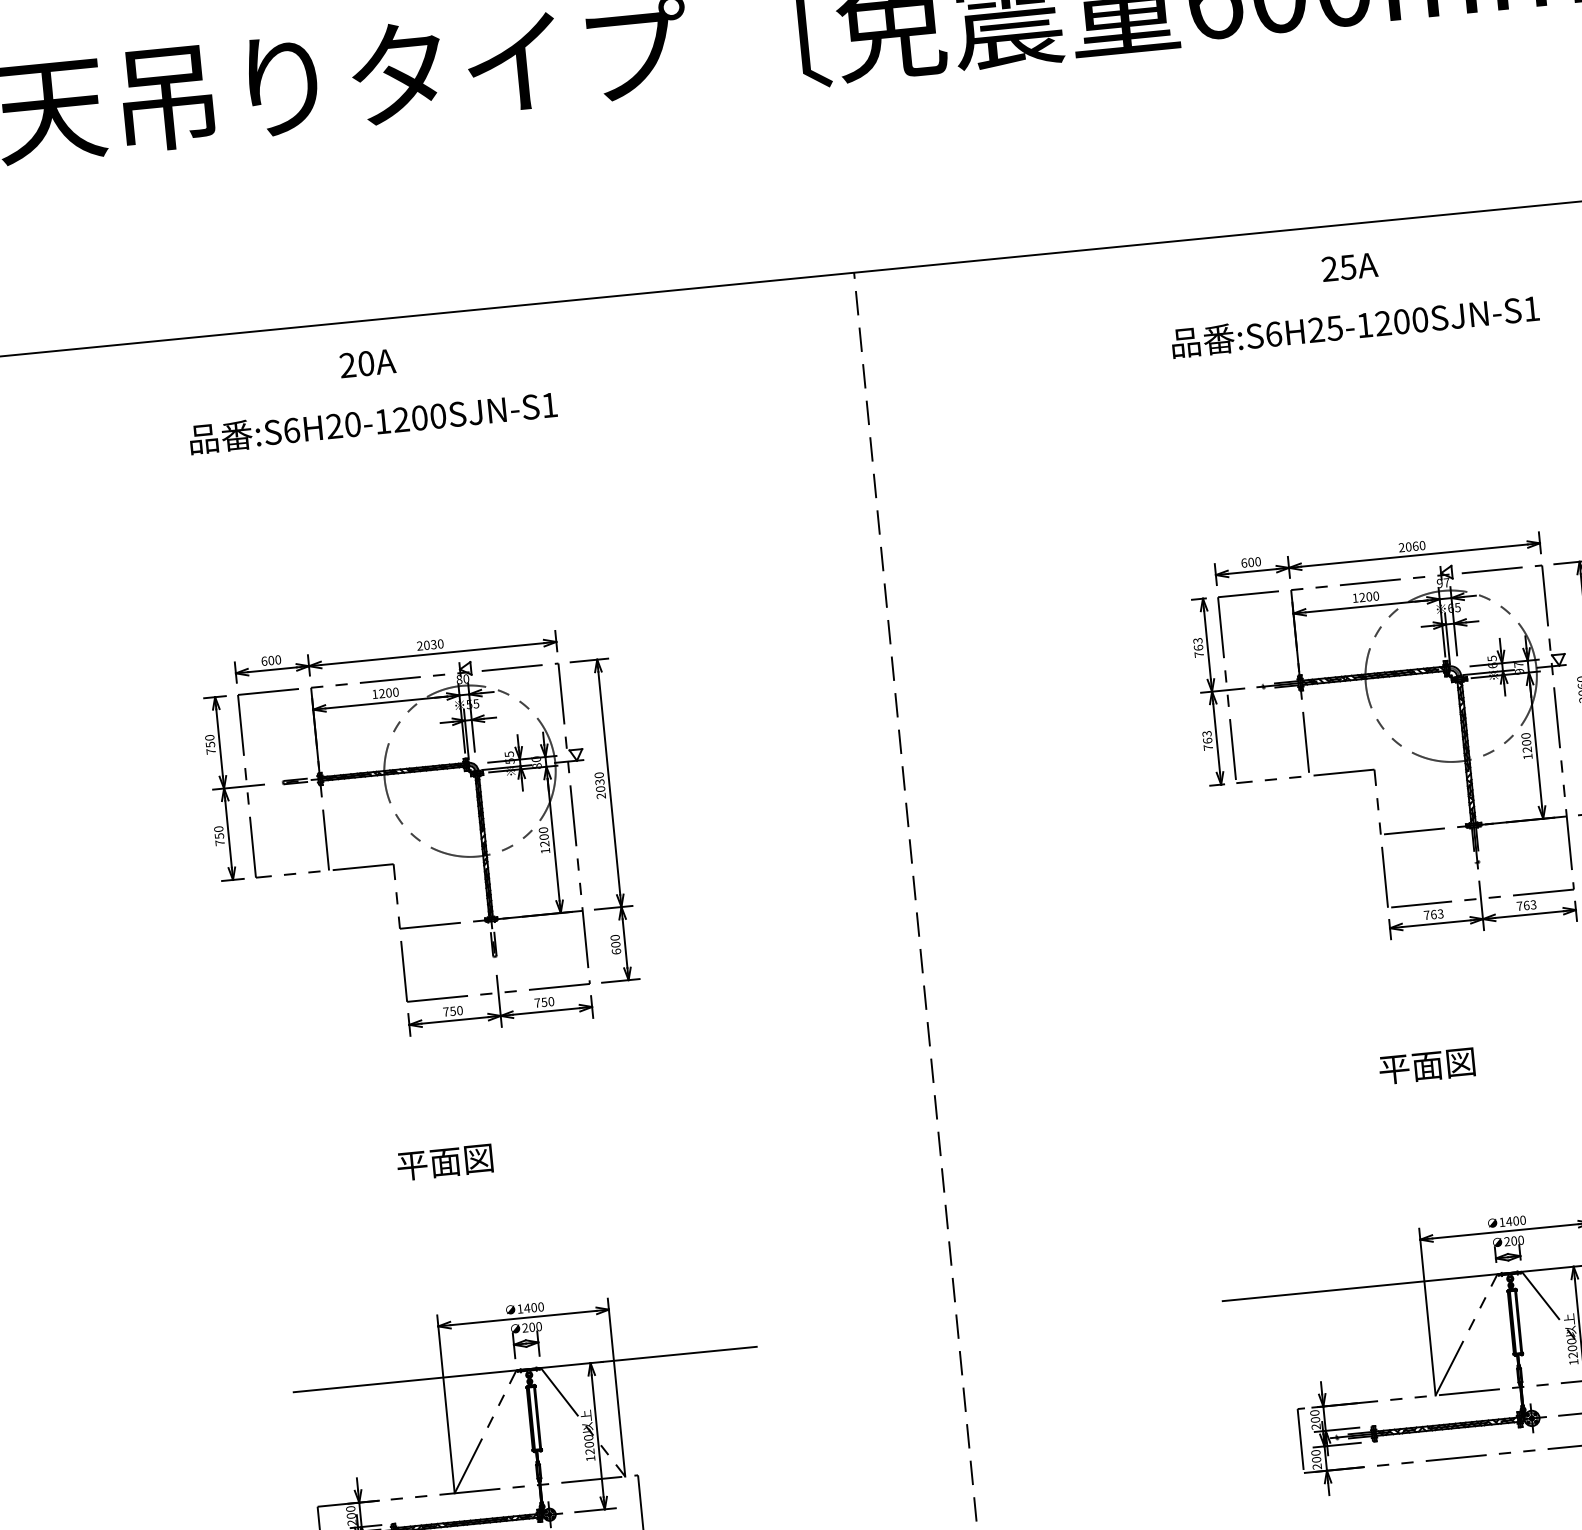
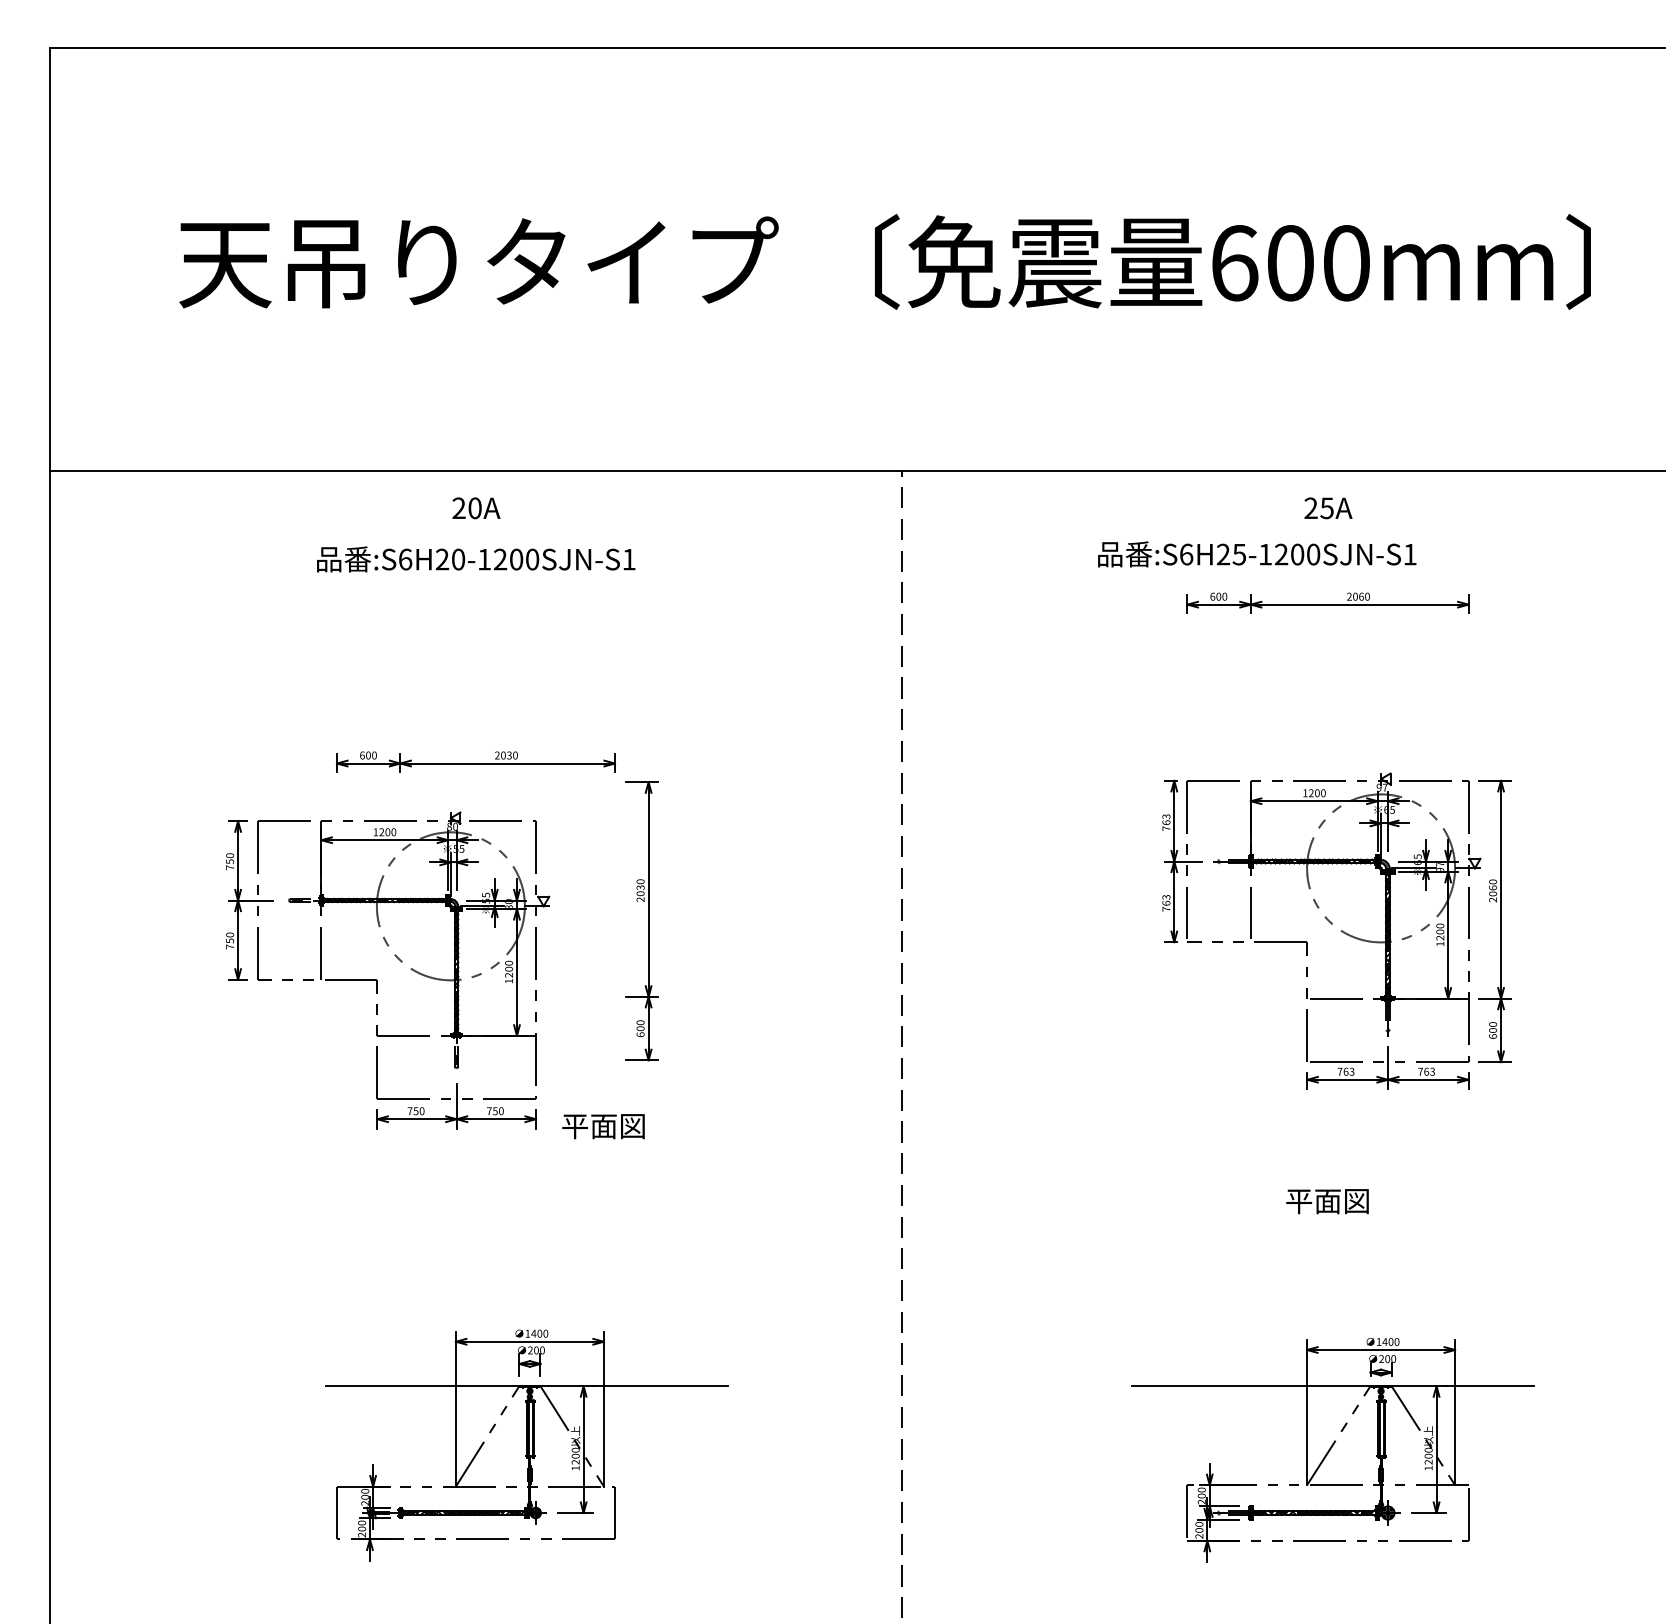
text: (1355, 326) -> (1257, 554), moved
part: (1377, 556) -> (1327, 602), moved
part: (415, 838) -> (398, 959), moved
text: (445, 1162) -> (603, 1126), moved

